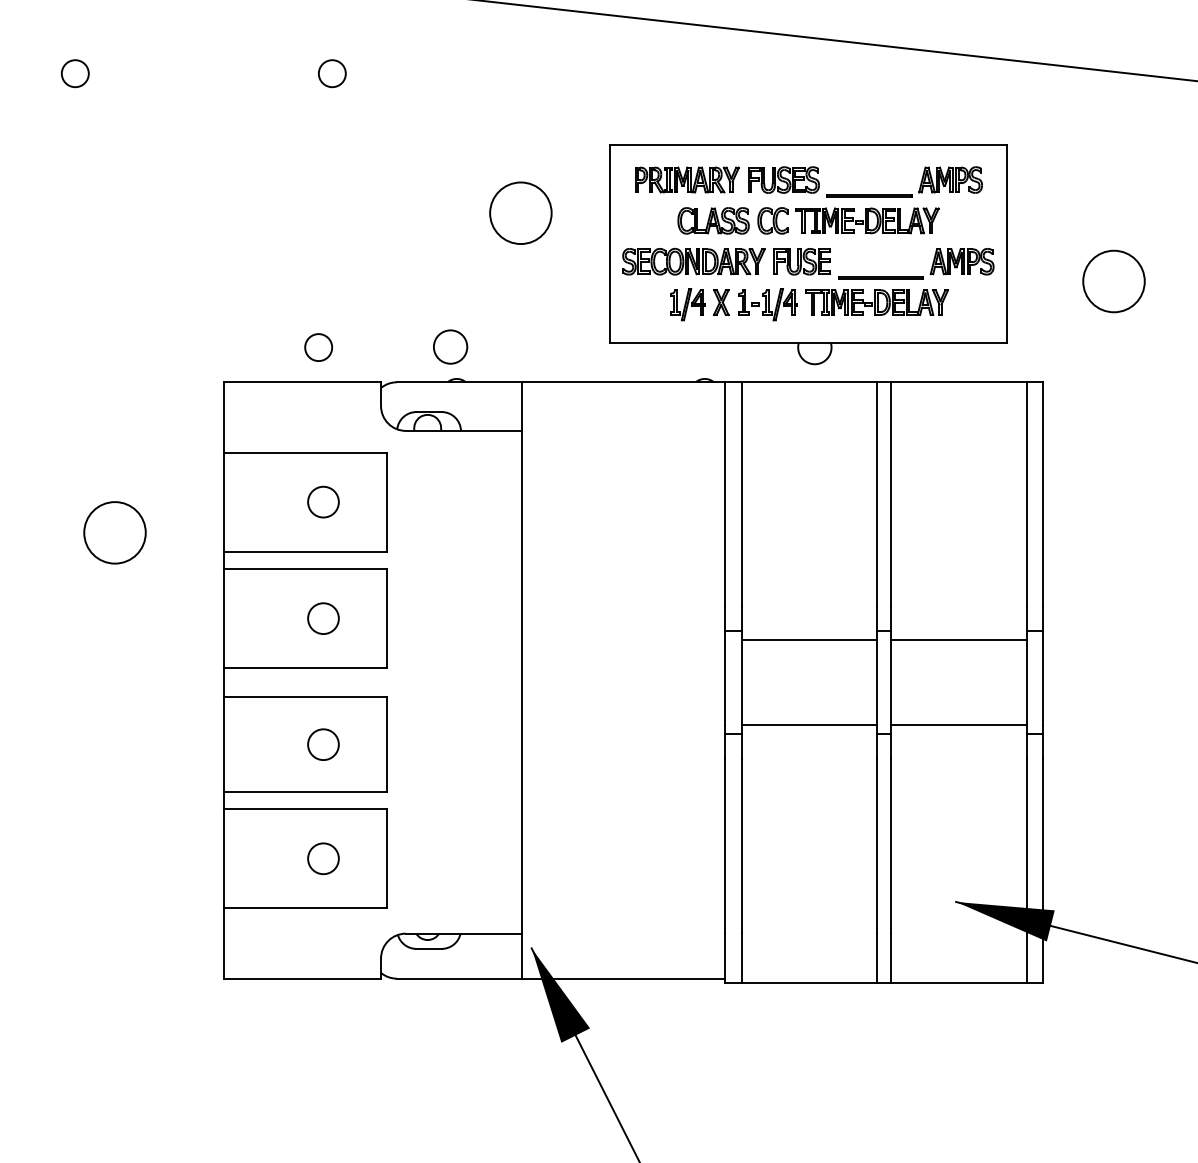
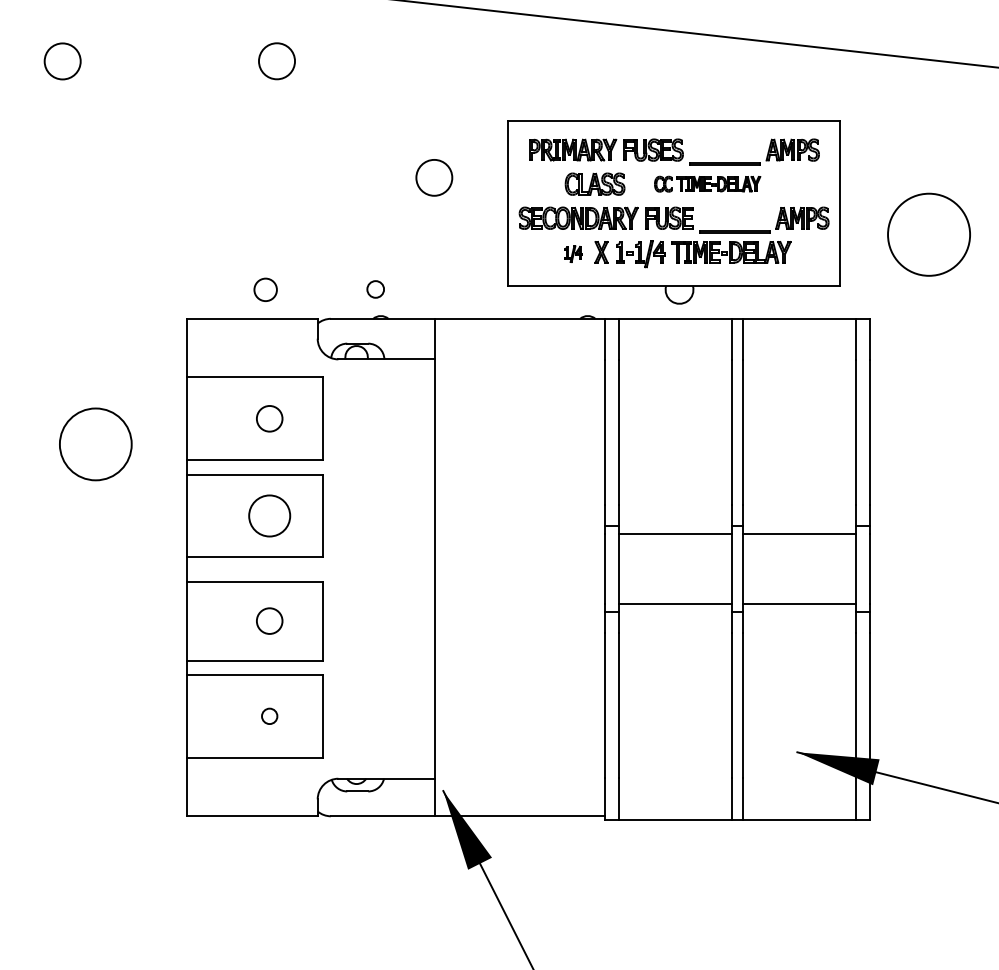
circle: (74, 73) -> (62, 61), size x1.6
circle: (332, 73) -> (277, 61), size x1.6
circle: (520, 213) -> (434, 178), size x0.7
part: (848, 220) -> (707, 183), size x0.7
circle: (1113, 281) -> (928, 234), size x1.6
part: (687, 304) -> (573, 253), size x0.6
circle: (450, 346) -> (375, 288), size x0.6
circle: (114, 532) -> (95, 444), size x1.4
circle: (323, 618) -> (269, 515), size x1.6
circle: (323, 858) -> (269, 716), size x0.6

